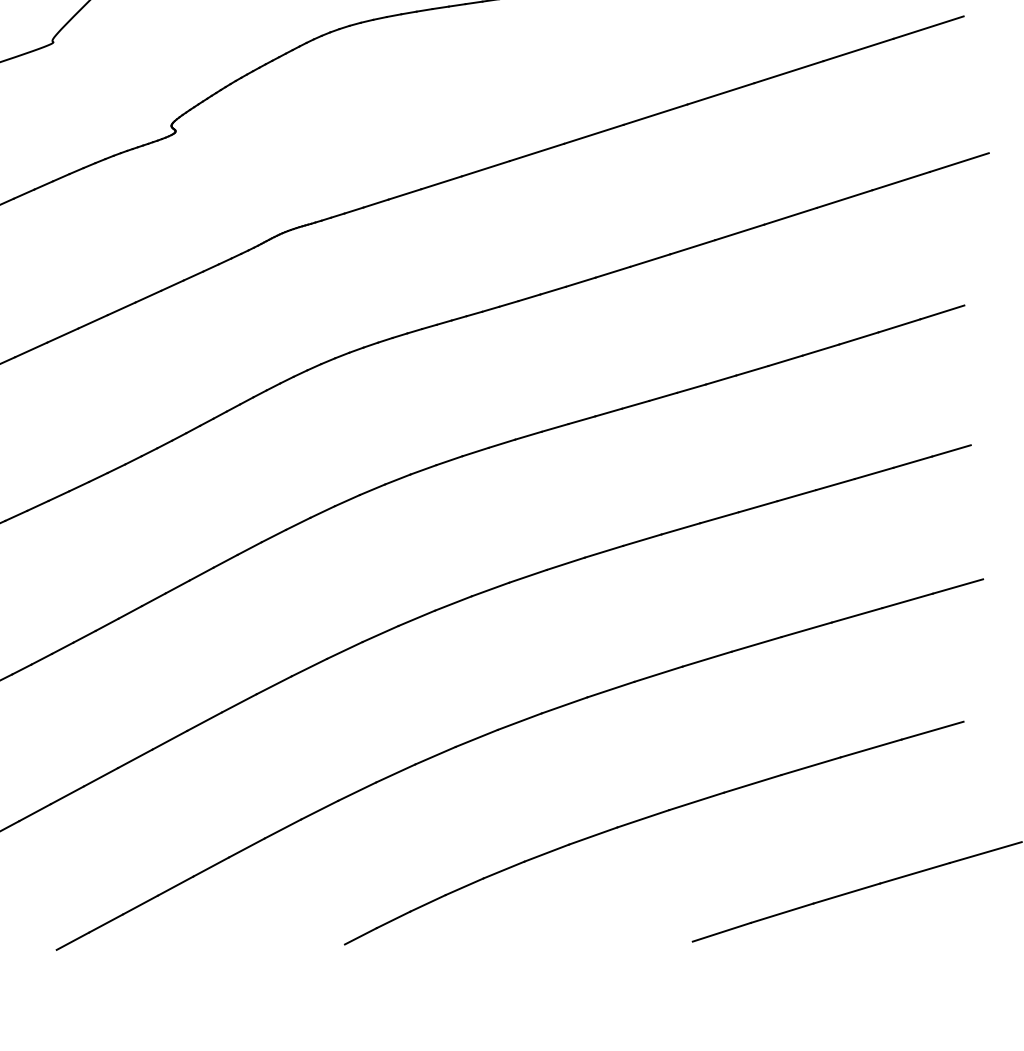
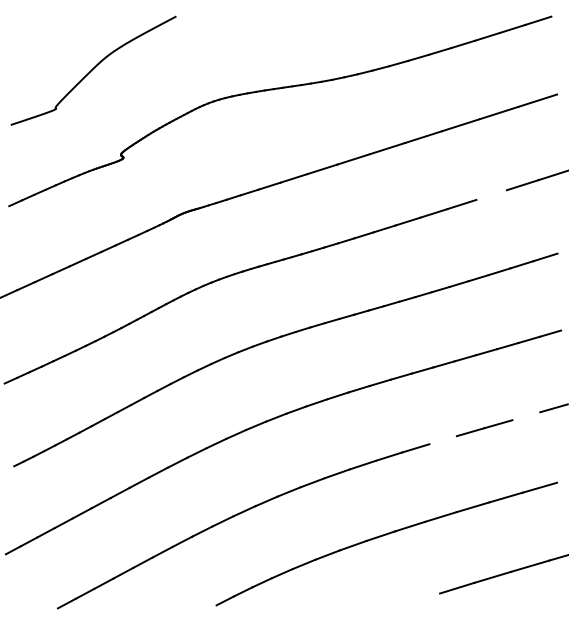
line: (844, 198) -> (491, 194), removed
line: (908, 601) -> (526, 416), removed
line: (755, 644) -> (442, 440), removed
line: (722, 931) -> (424, 598), removed

